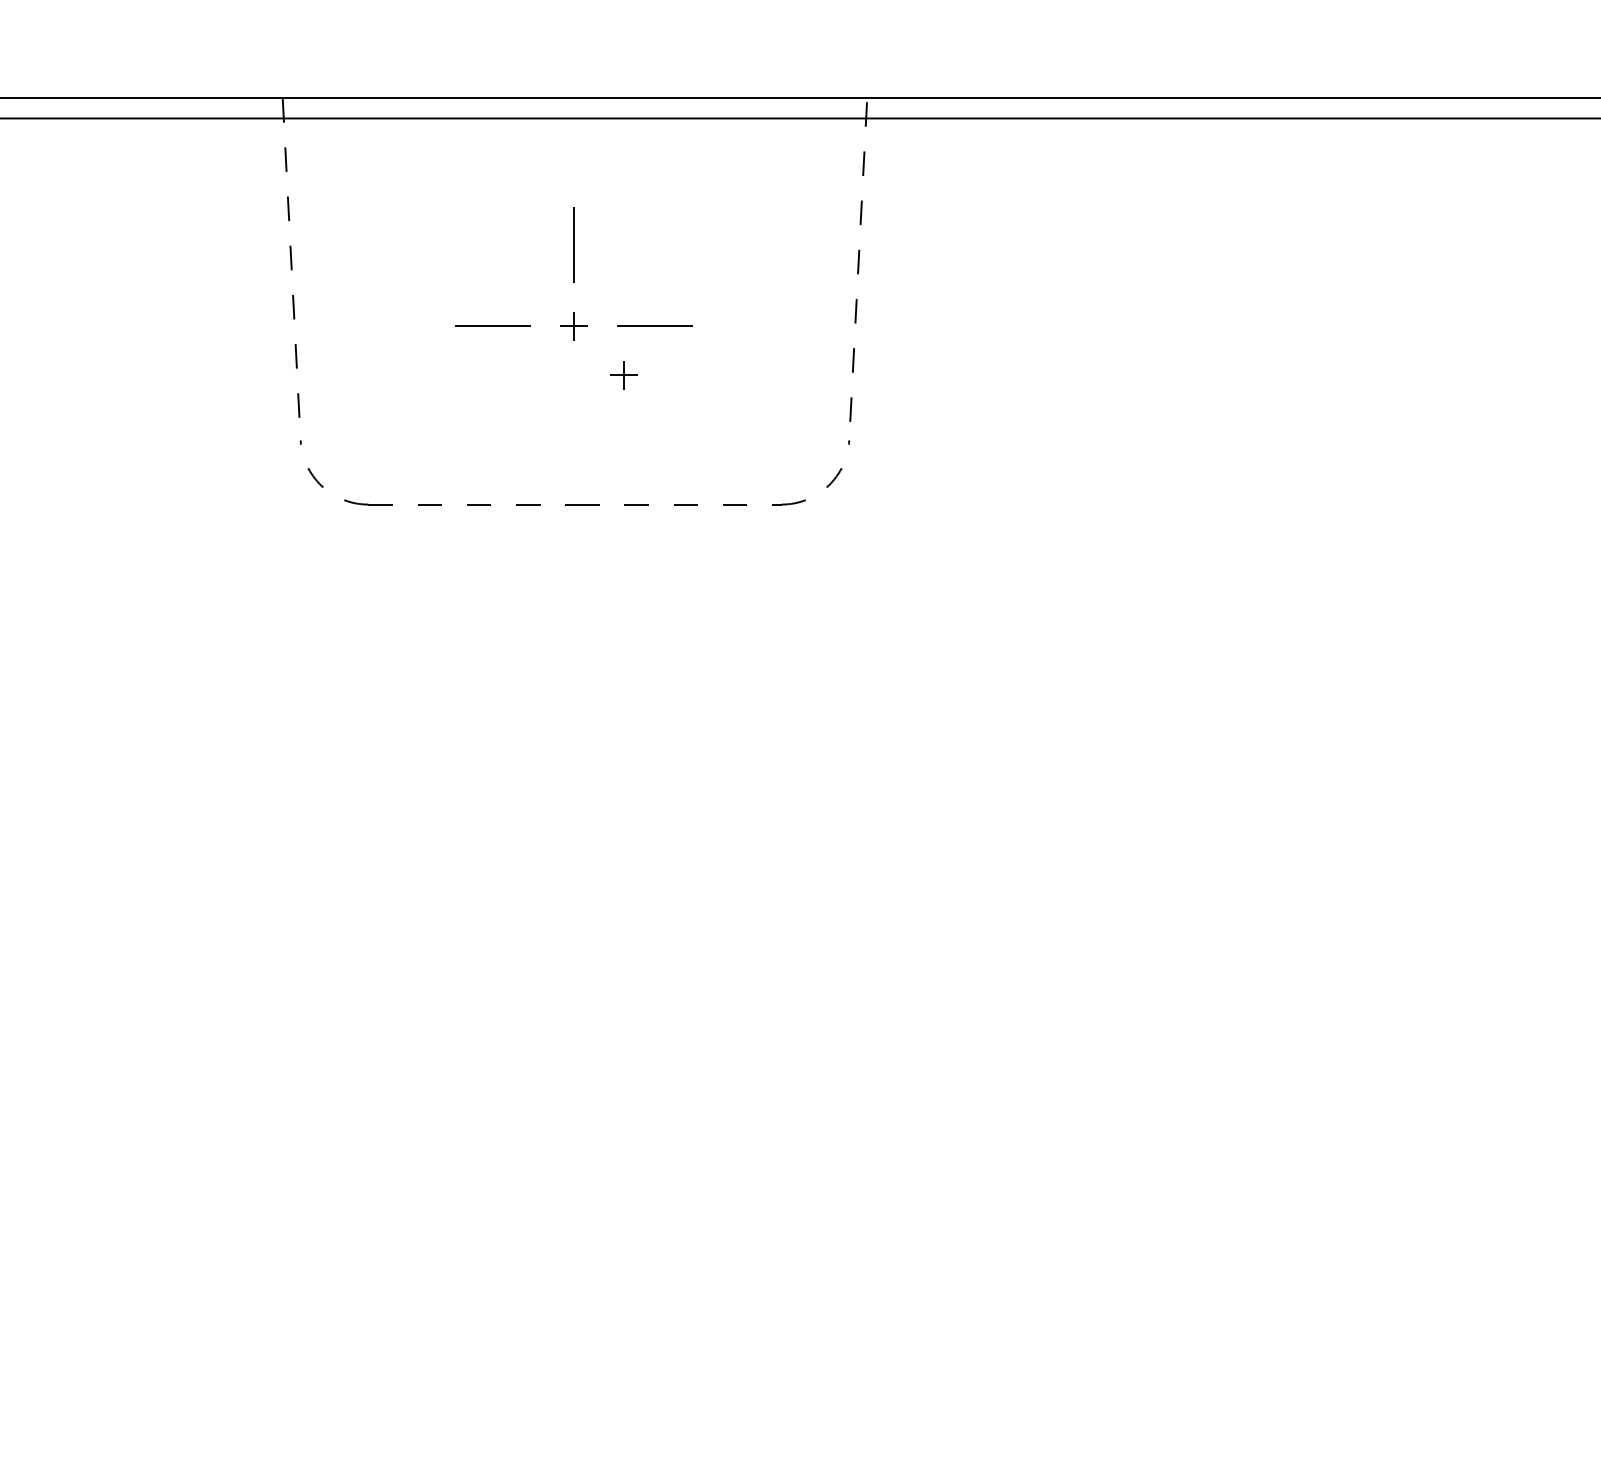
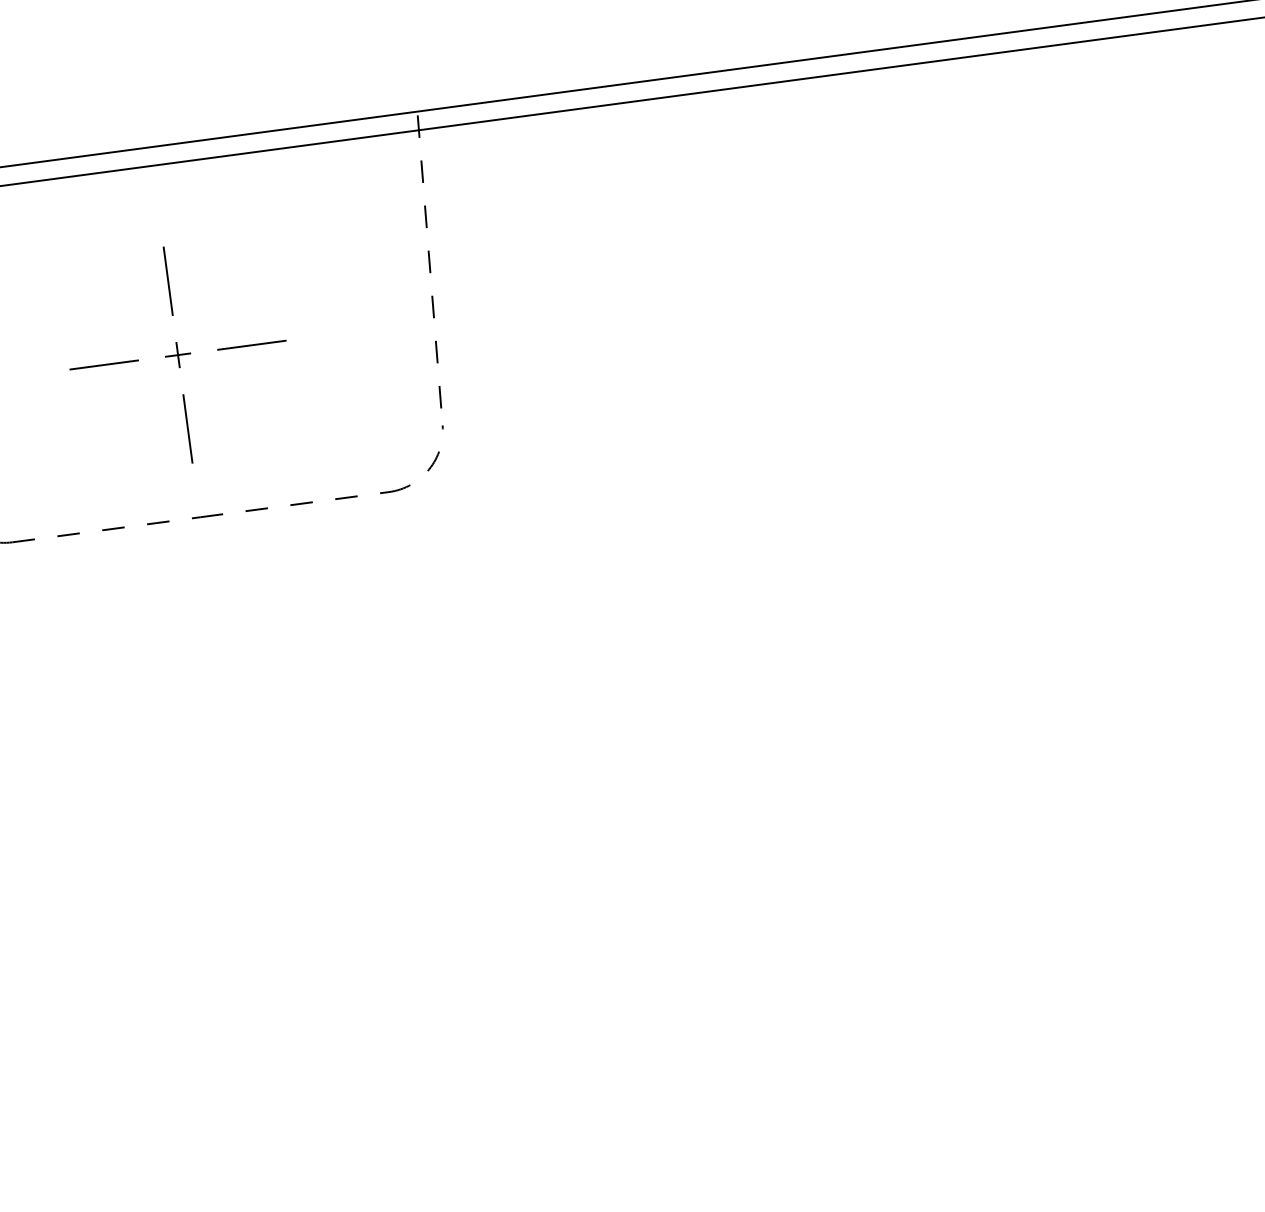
part: (623, 375) -> (229, 393), removed
line: (573, 407) -> (187, 428), added

